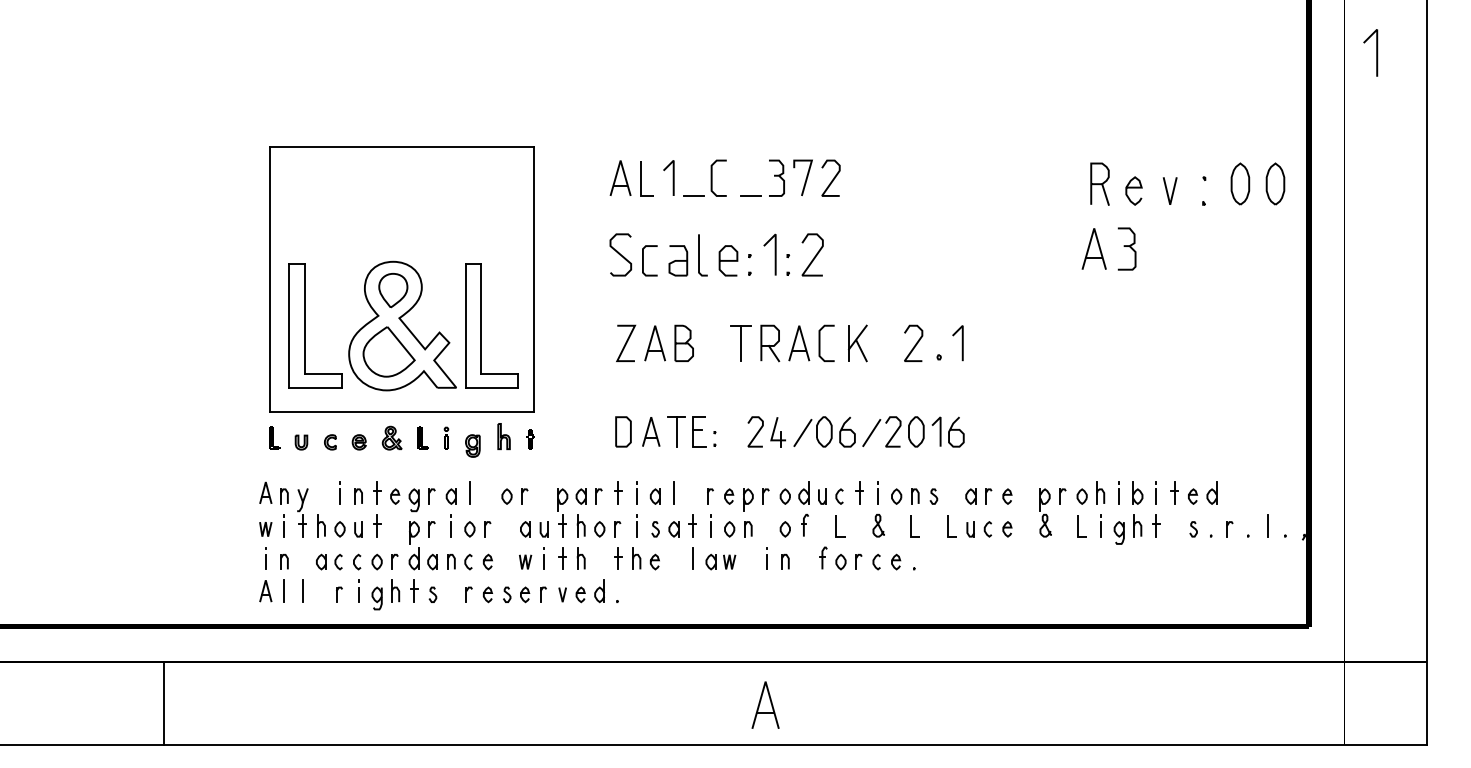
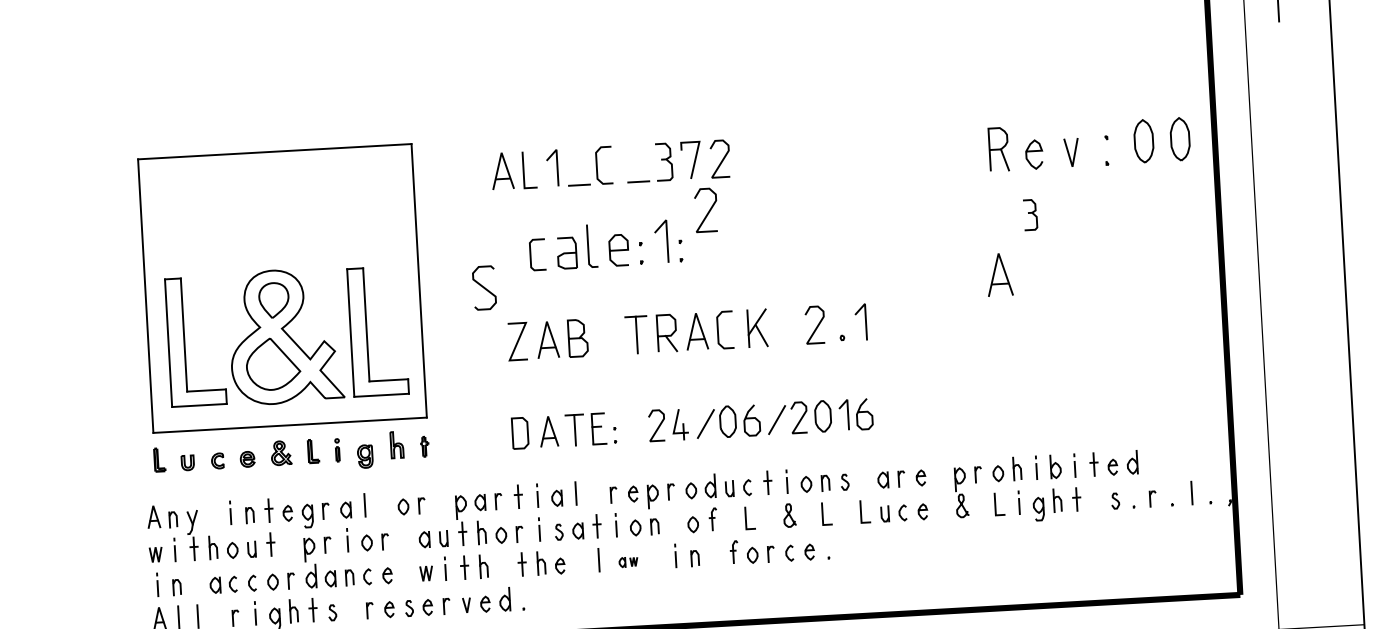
part: (1093, 248) -> (998, 274), moved
part: (1126, 248) -> (1029, 214), size x0.7
curve: (620, 254) -> (484, 287), moved
curve: (814, 256) -> (708, 211), moved
part: (720, 561) -> (628, 561), size x0.6

